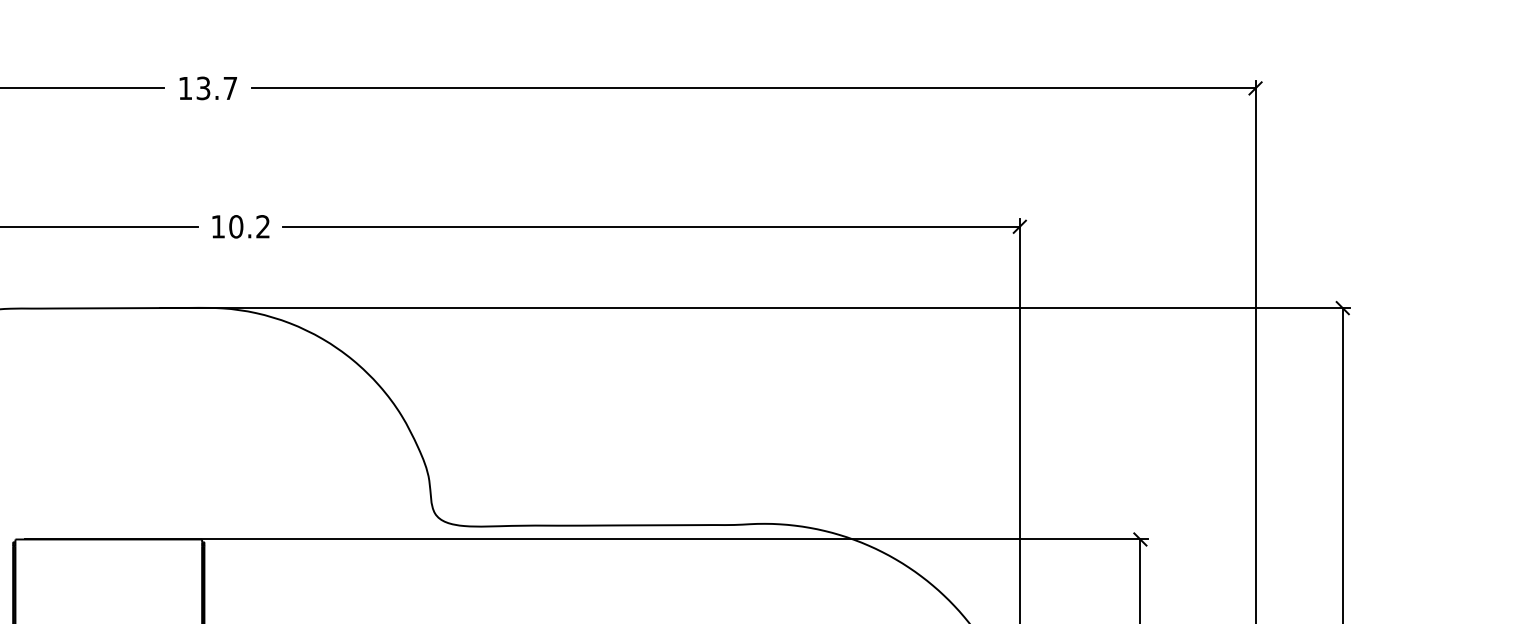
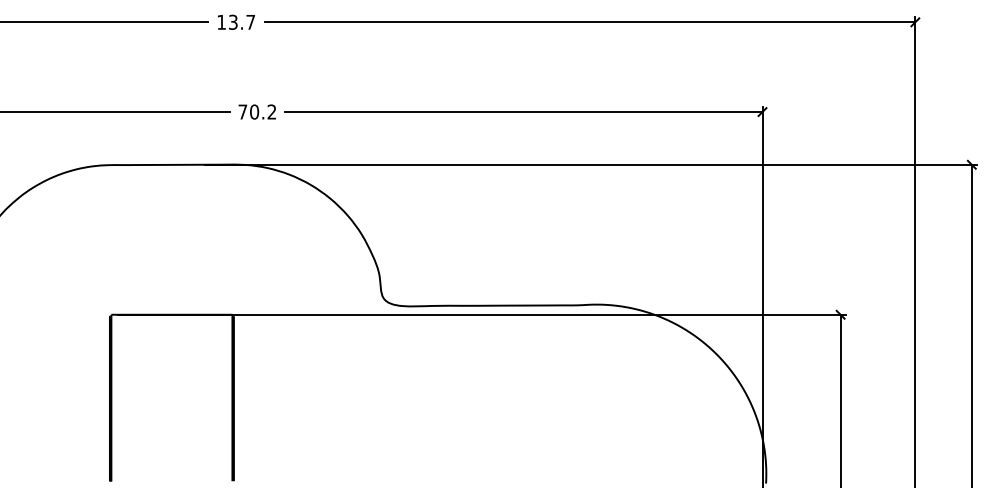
text: (217, 225) -> (242, 111), 10.2 -> 70.2

